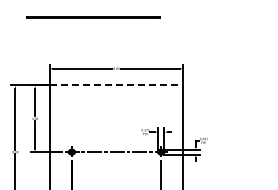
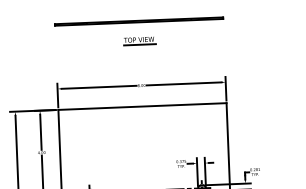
line: (93, 17) -> (139, 21), moved
part: (116, 33) -> (139, 41), added
line: (116, 85) -> (142, 106), dashed -> solid

